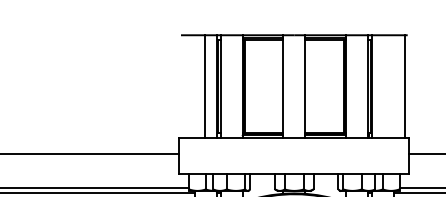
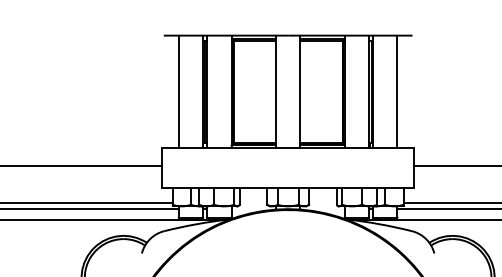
line: (204, 86) -> (178, 91), moved
line: (404, 86) -> (397, 91), moved

